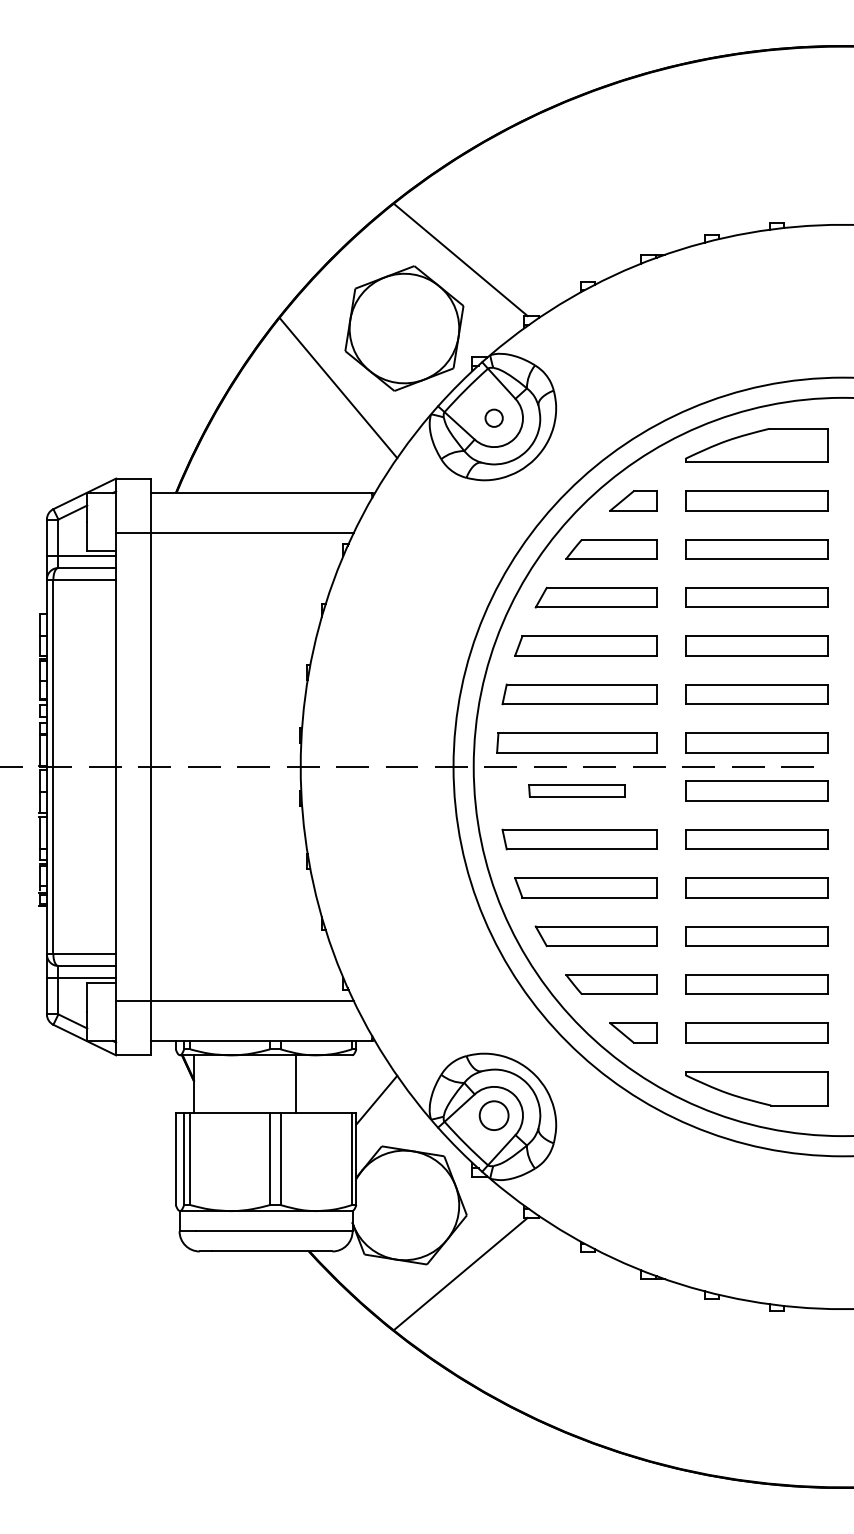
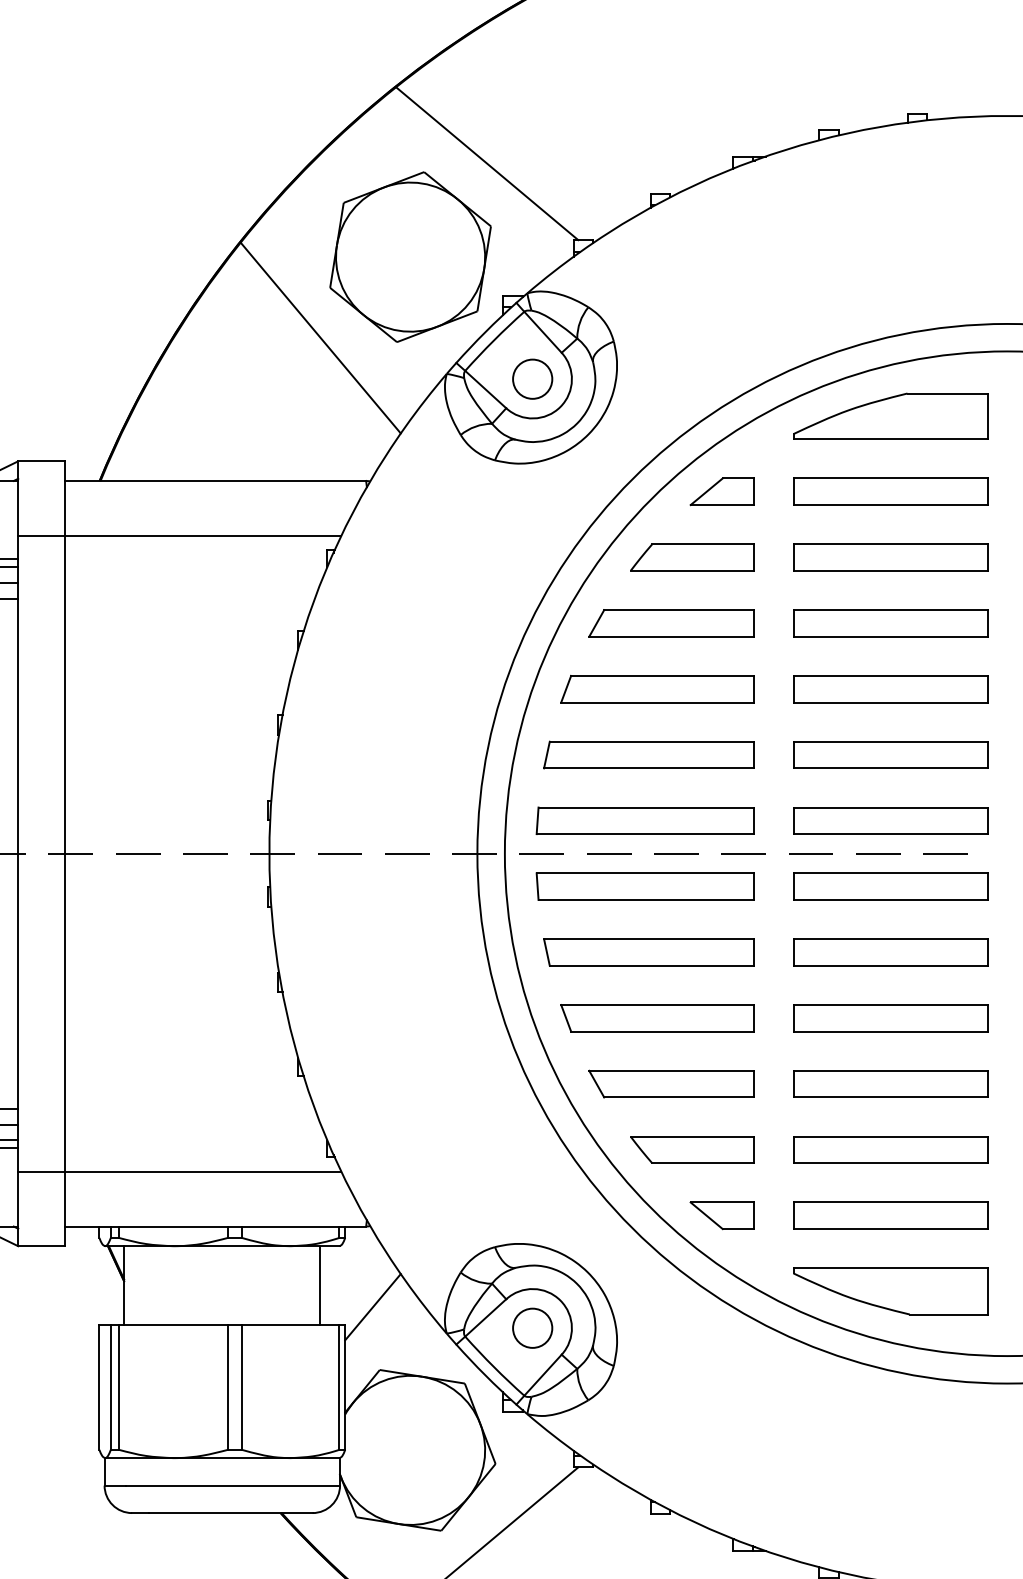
circle: (493, 417) -> (531, 378), size x1.67
part: (576, 790) -> (644, 885), size x1.67
line: (296, 1084) -> (320, 1285), moved

